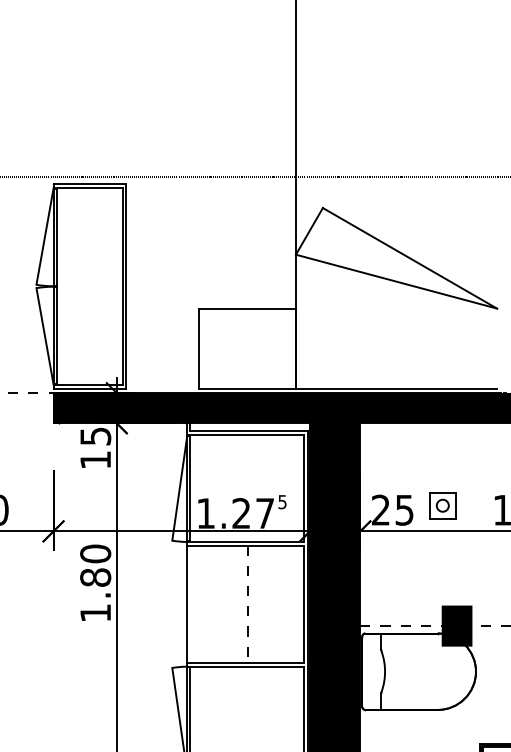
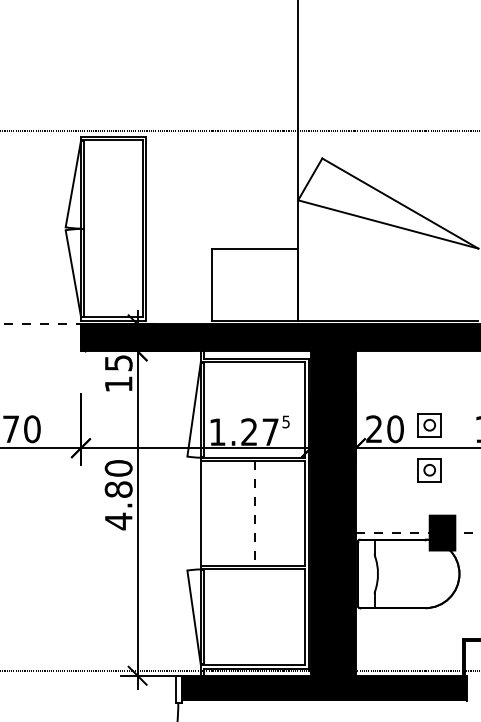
text: (404, 510) -> (395, 429), 25 -> 20
part: (442, 556) -> (429, 470), added
text: (95, 613) -> (118, 521), 1.80 -> 4.80

